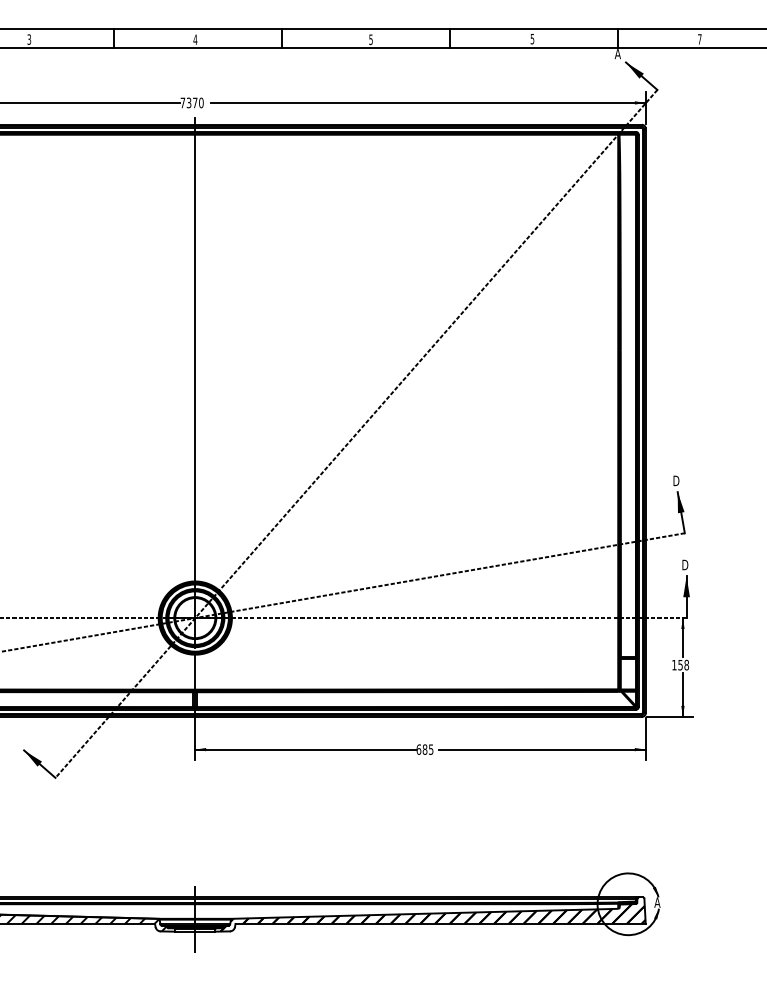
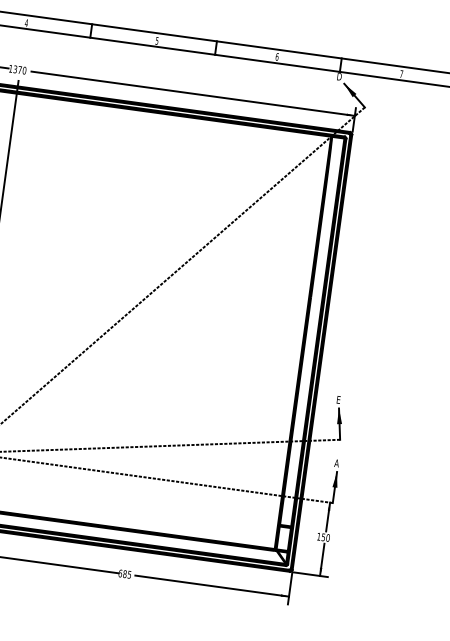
text: (532, 39) -> (277, 57), 5 -> 6
text: (617, 54) -> (338, 77), A -> D
text: (182, 102) -> (10, 68), 7370 -> 1370
text: (676, 480) -> (339, 399), D -> E
text: (684, 564) -> (336, 462), D -> A
text: (686, 665) -> (327, 538), 158 -> 150

